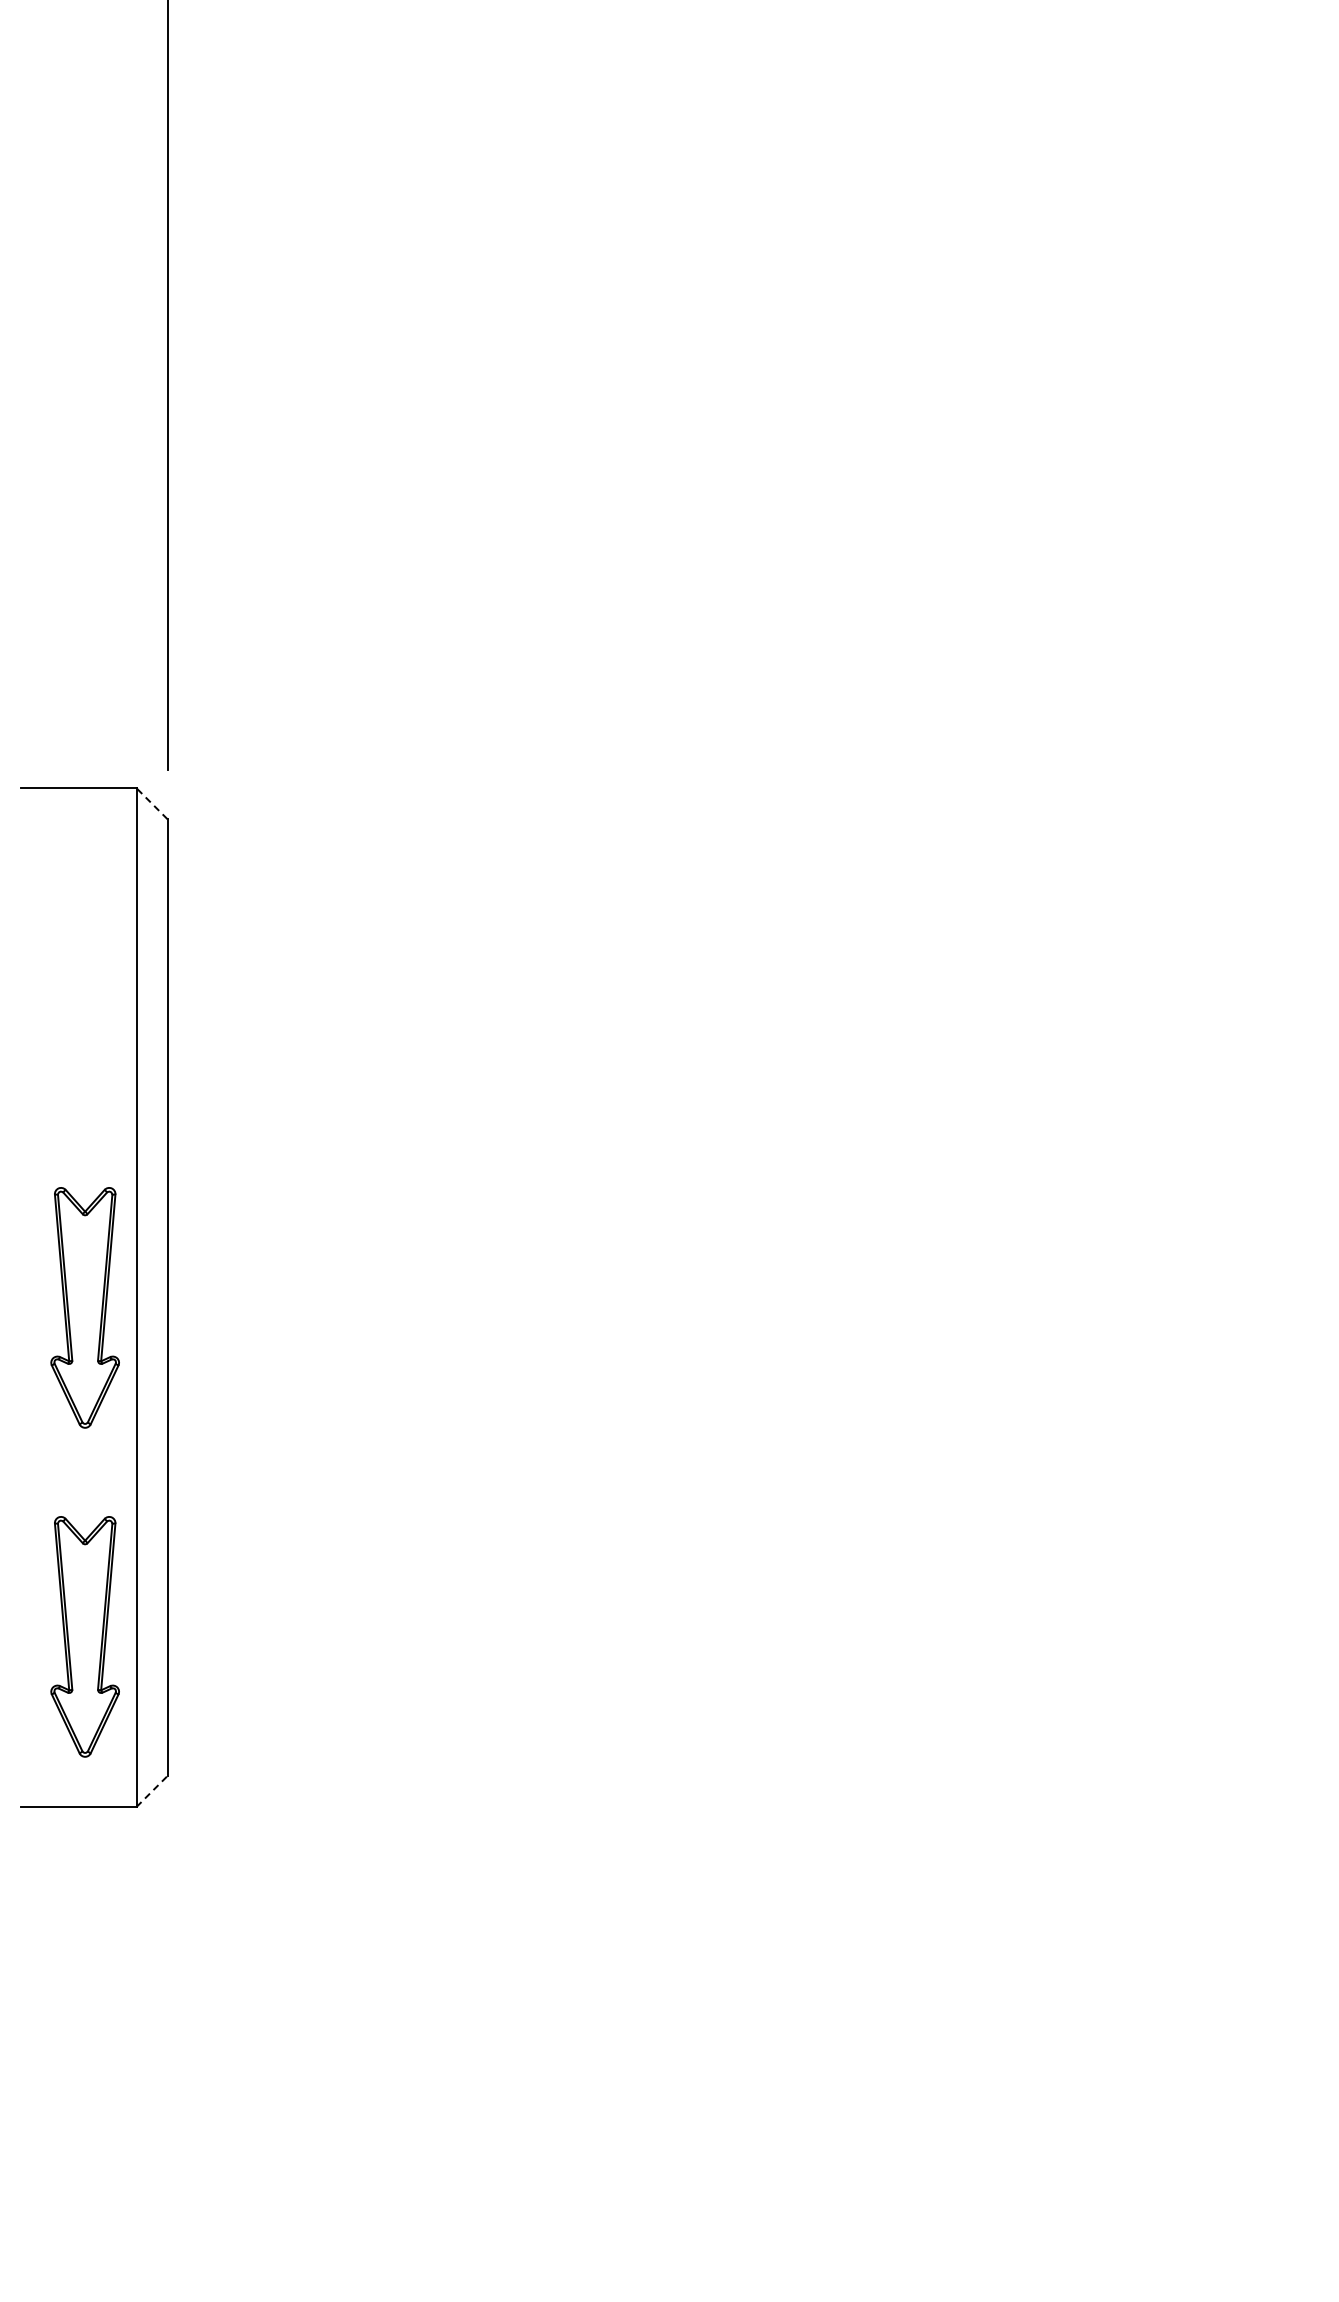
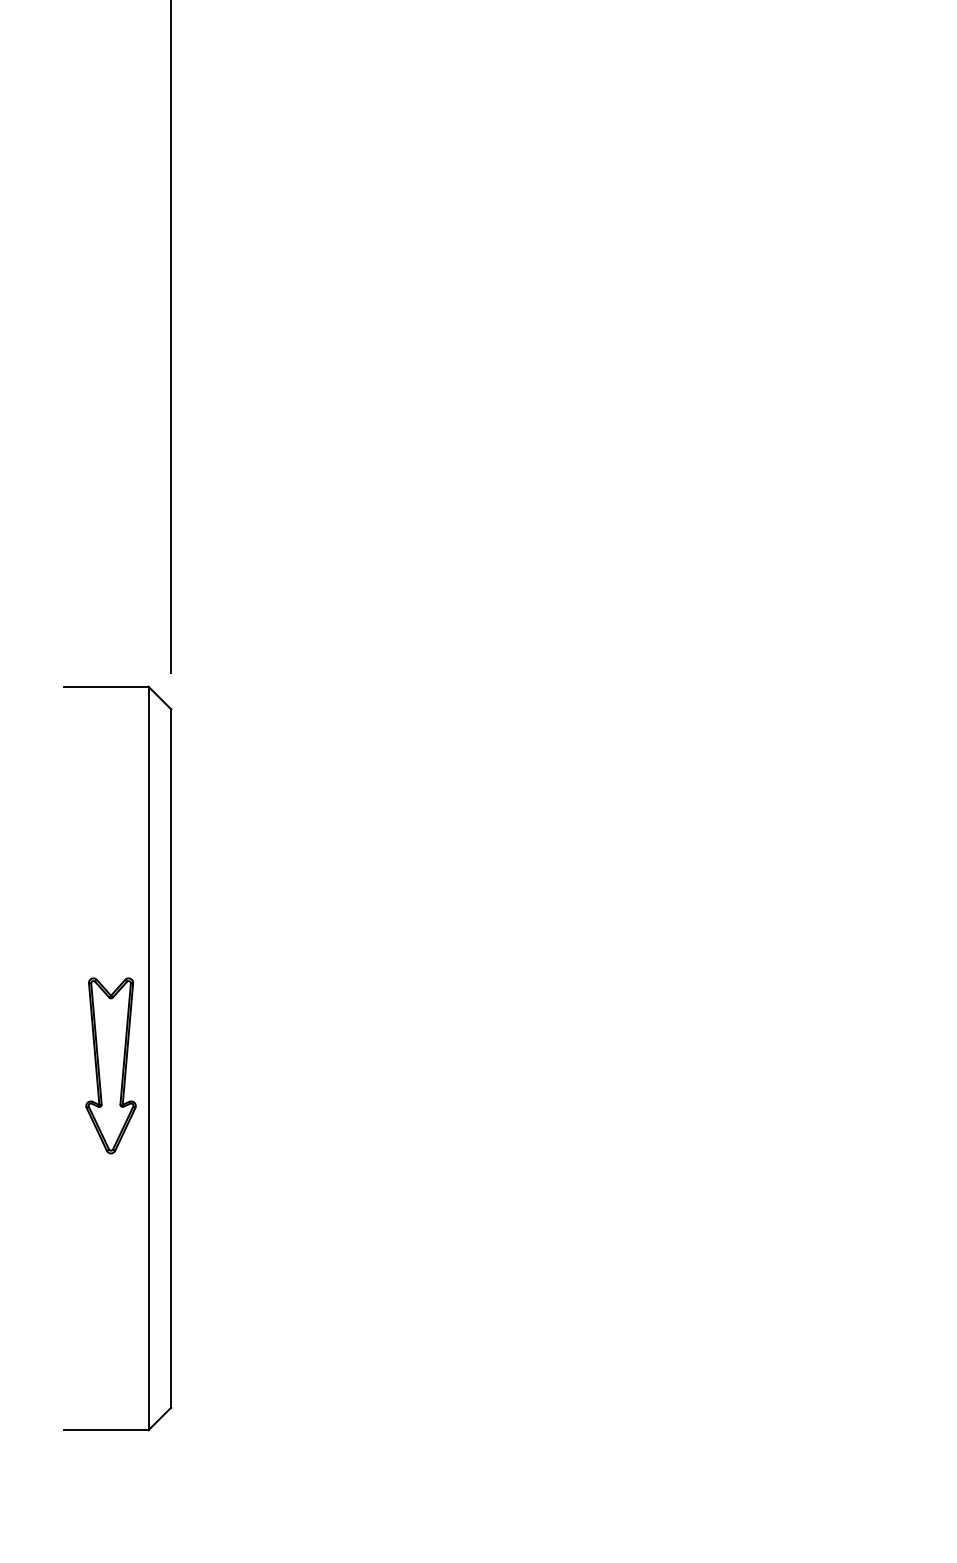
line: (152, 803) -> (160, 697), dashed -> solid
part: (84, 1636) -> (110, 1305), removed
line: (152, 1791) -> (160, 1418), dashed -> solid

